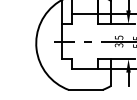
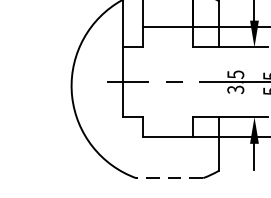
line: (85, 89) -> (169, 177), solid -> dashed

